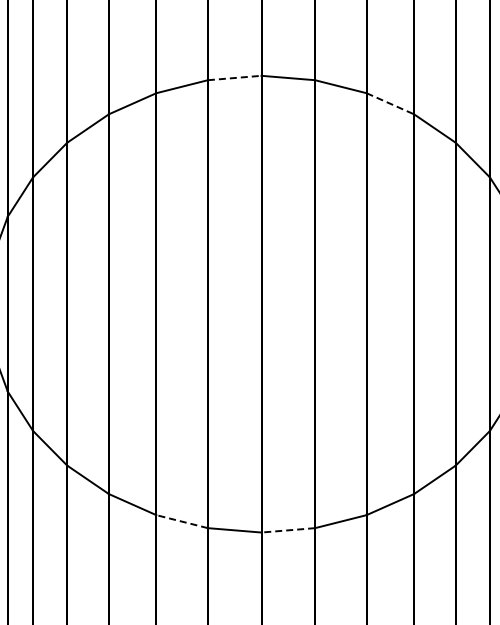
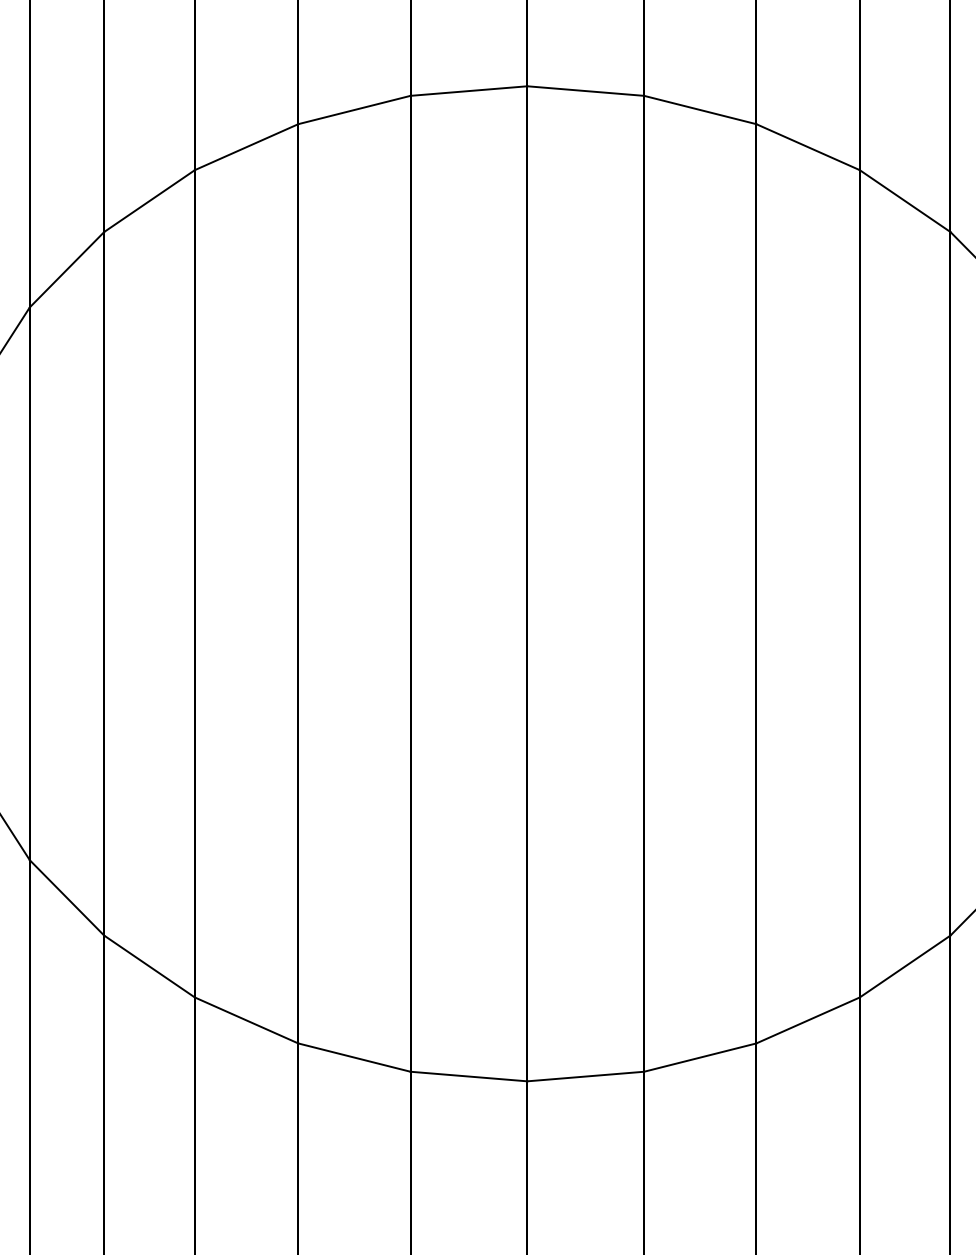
line: (234, 78) -> (468, 92), dashed -> solid
line: (390, 103) -> (808, 146), dashed -> solid
line: (182, 521) -> (355, 1057), dashed -> solid
line: (288, 530) -> (586, 1076), dashed -> solid

